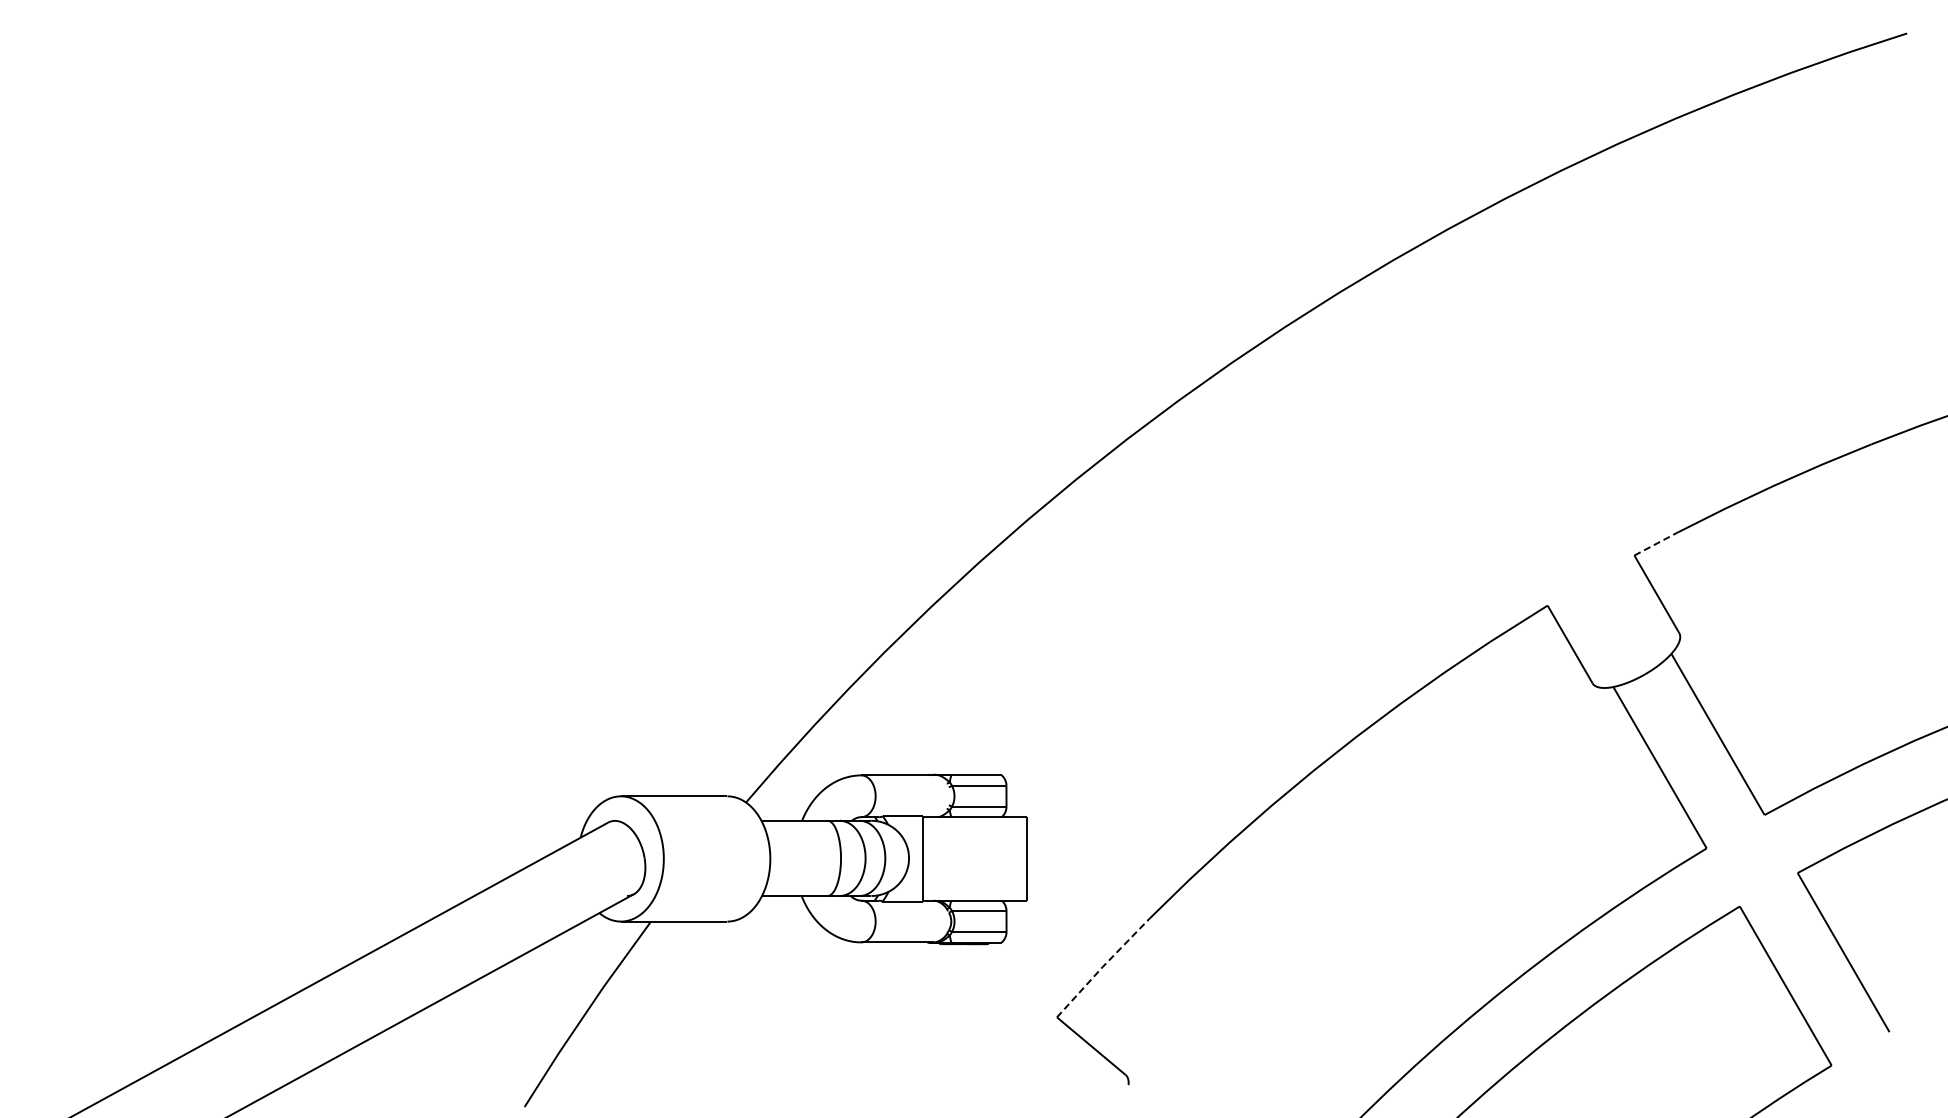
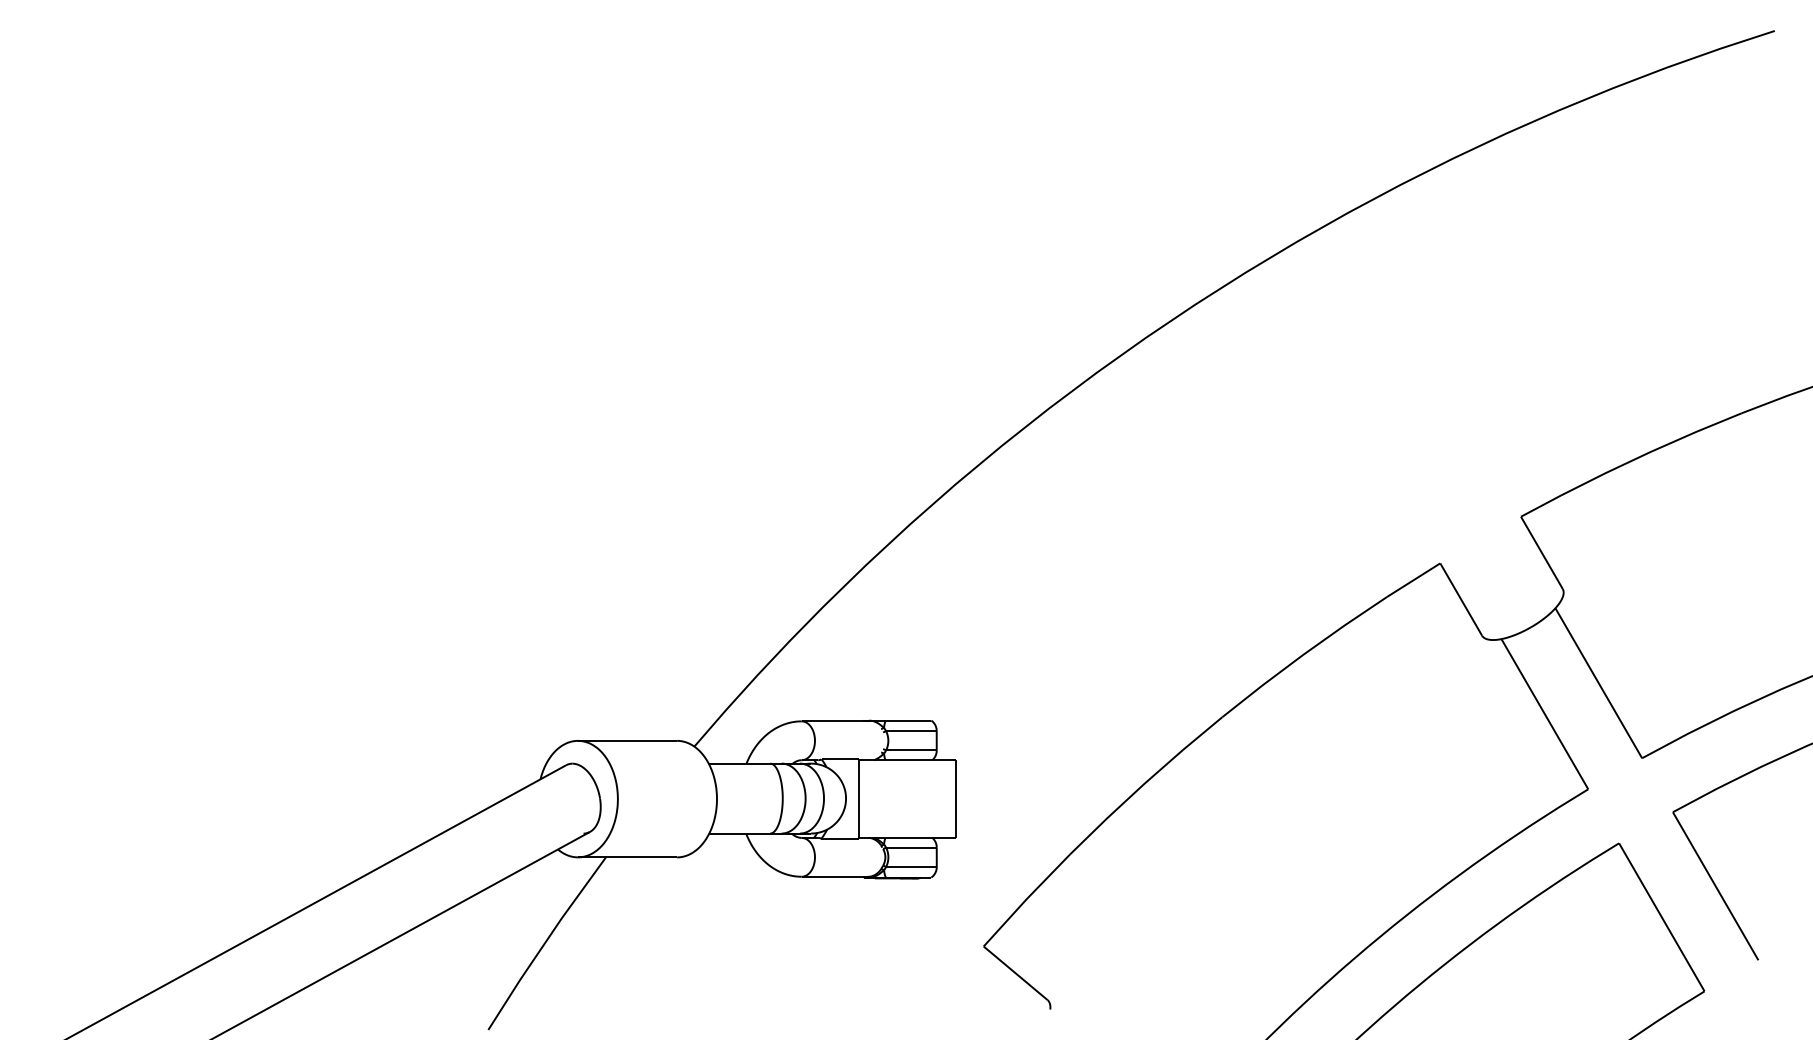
line: (1656, 543) -> (1541, 505), dashed -> solid
line: (1102, 967) -> (1026, 900), dashed -> solid

